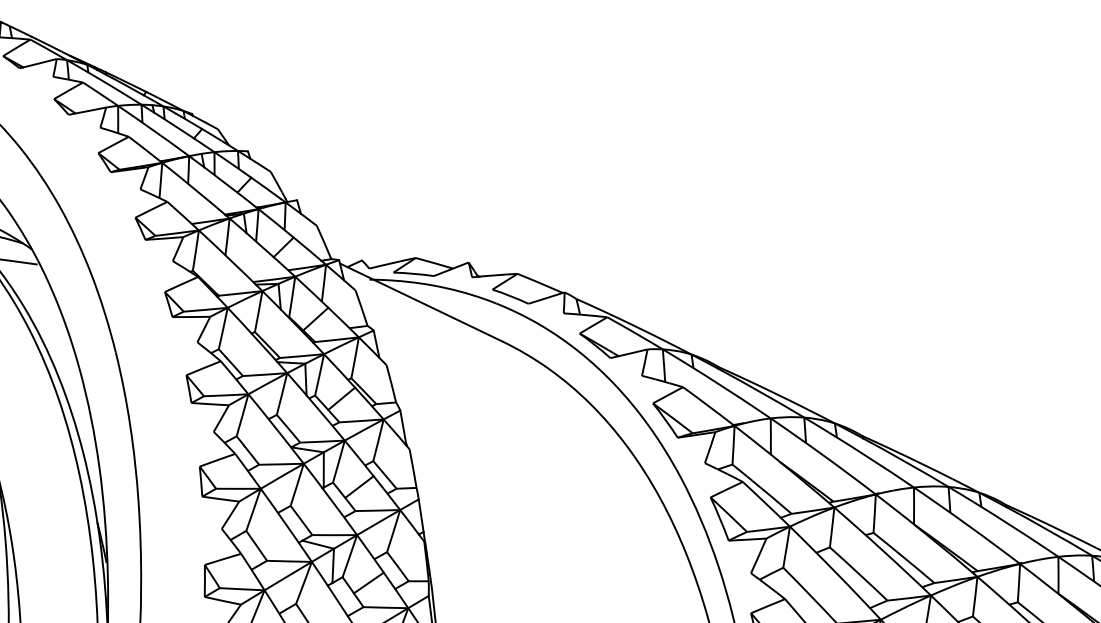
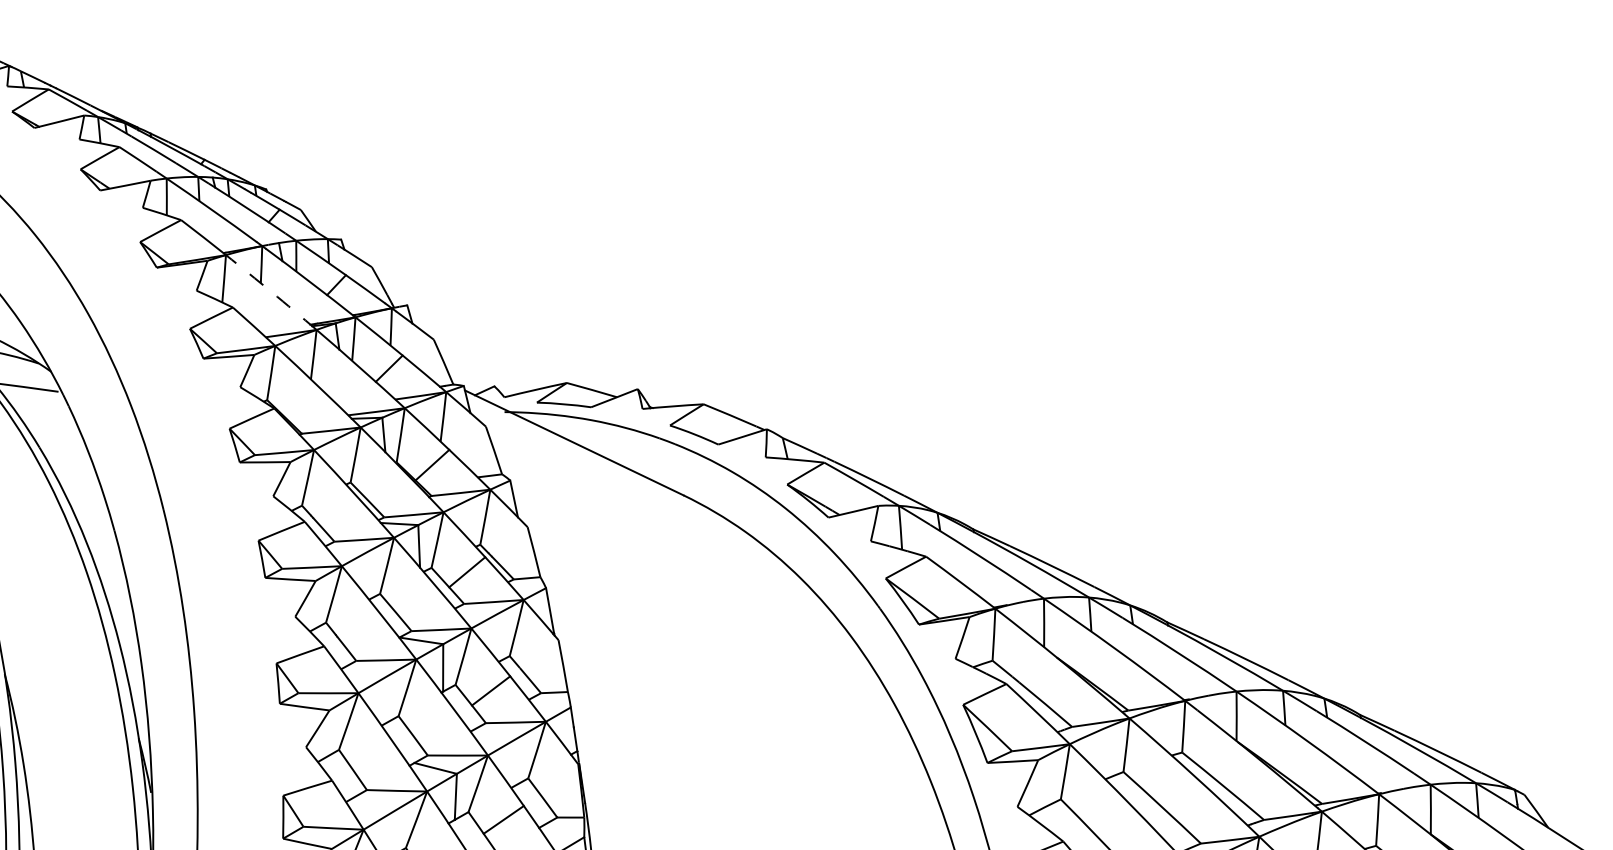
arc: (196, 190) -> (271, 292), solid -> dashed

